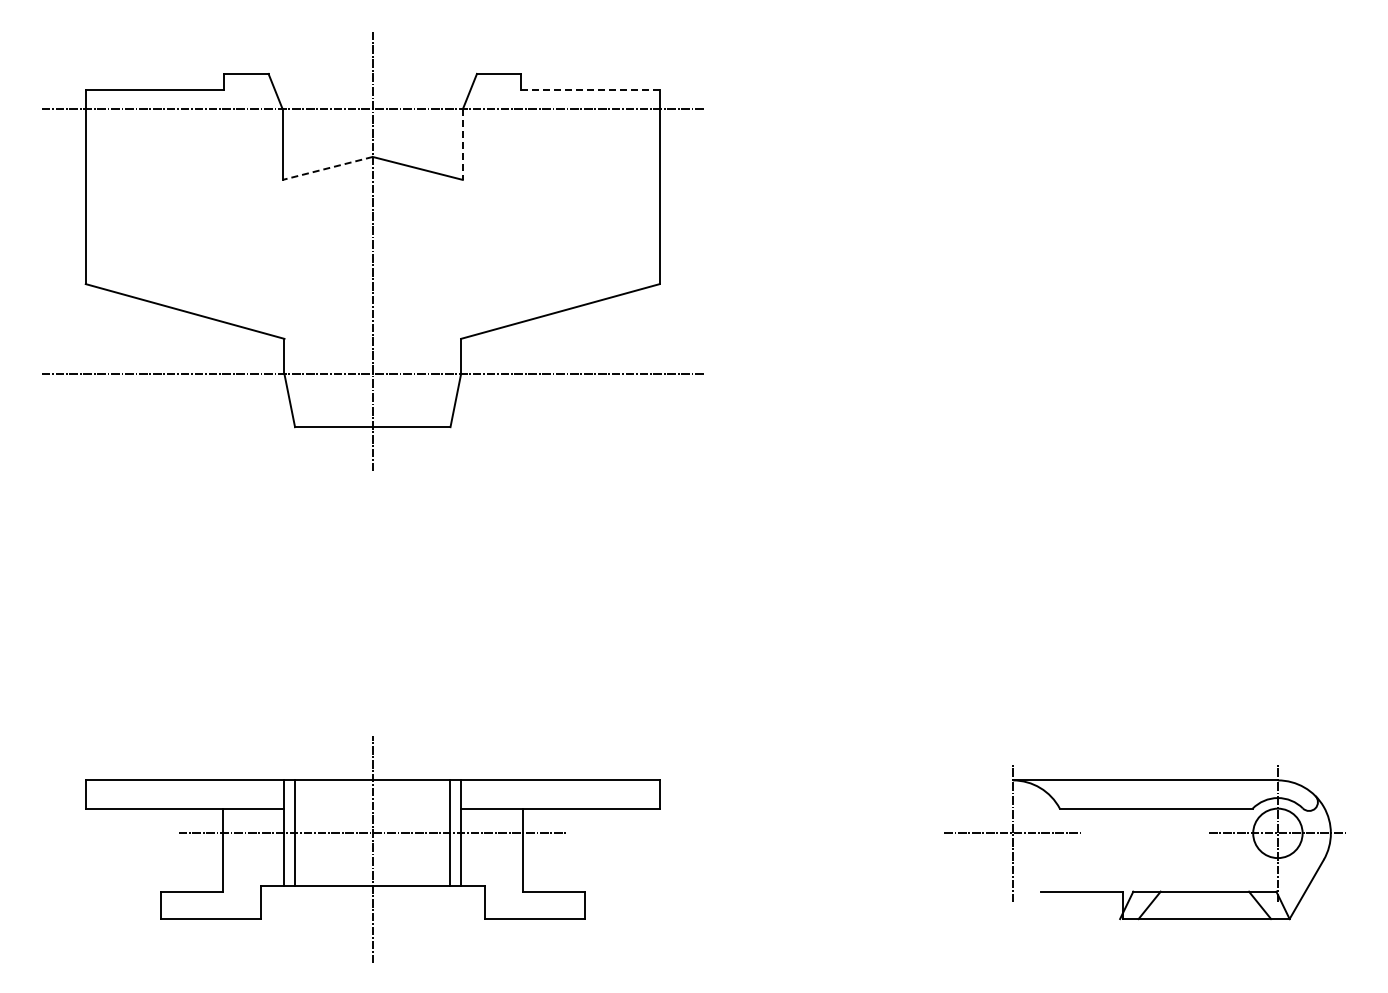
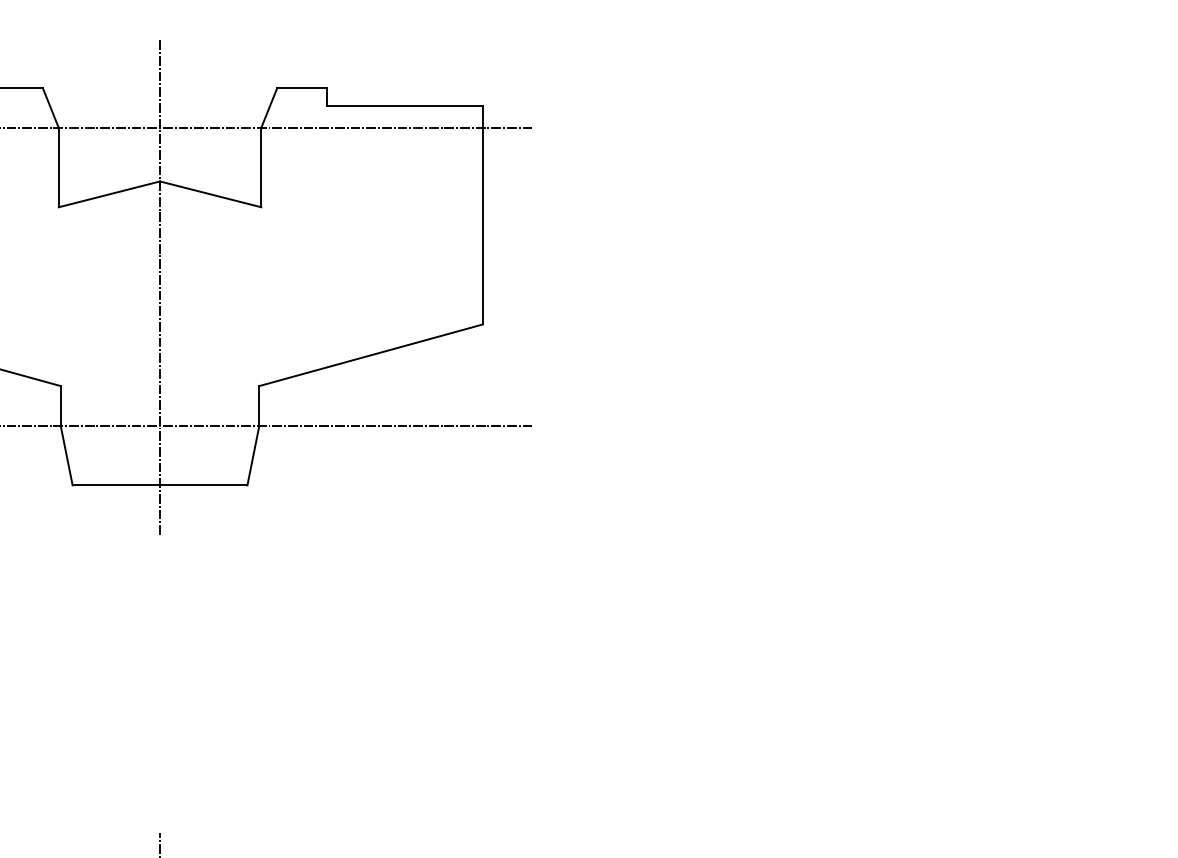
line: (589, 89) -> (403, 105), dashed -> solid
line: (462, 145) -> (260, 168), dashed -> solid
line: (327, 168) -> (109, 194), dashed -> solid

